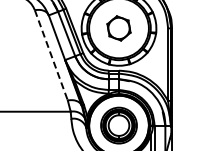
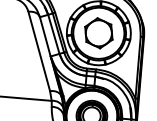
part: (118, 28) -> (98, 33), size x1.43
line: (51, 55) -> (39, 51), dashed -> solid

